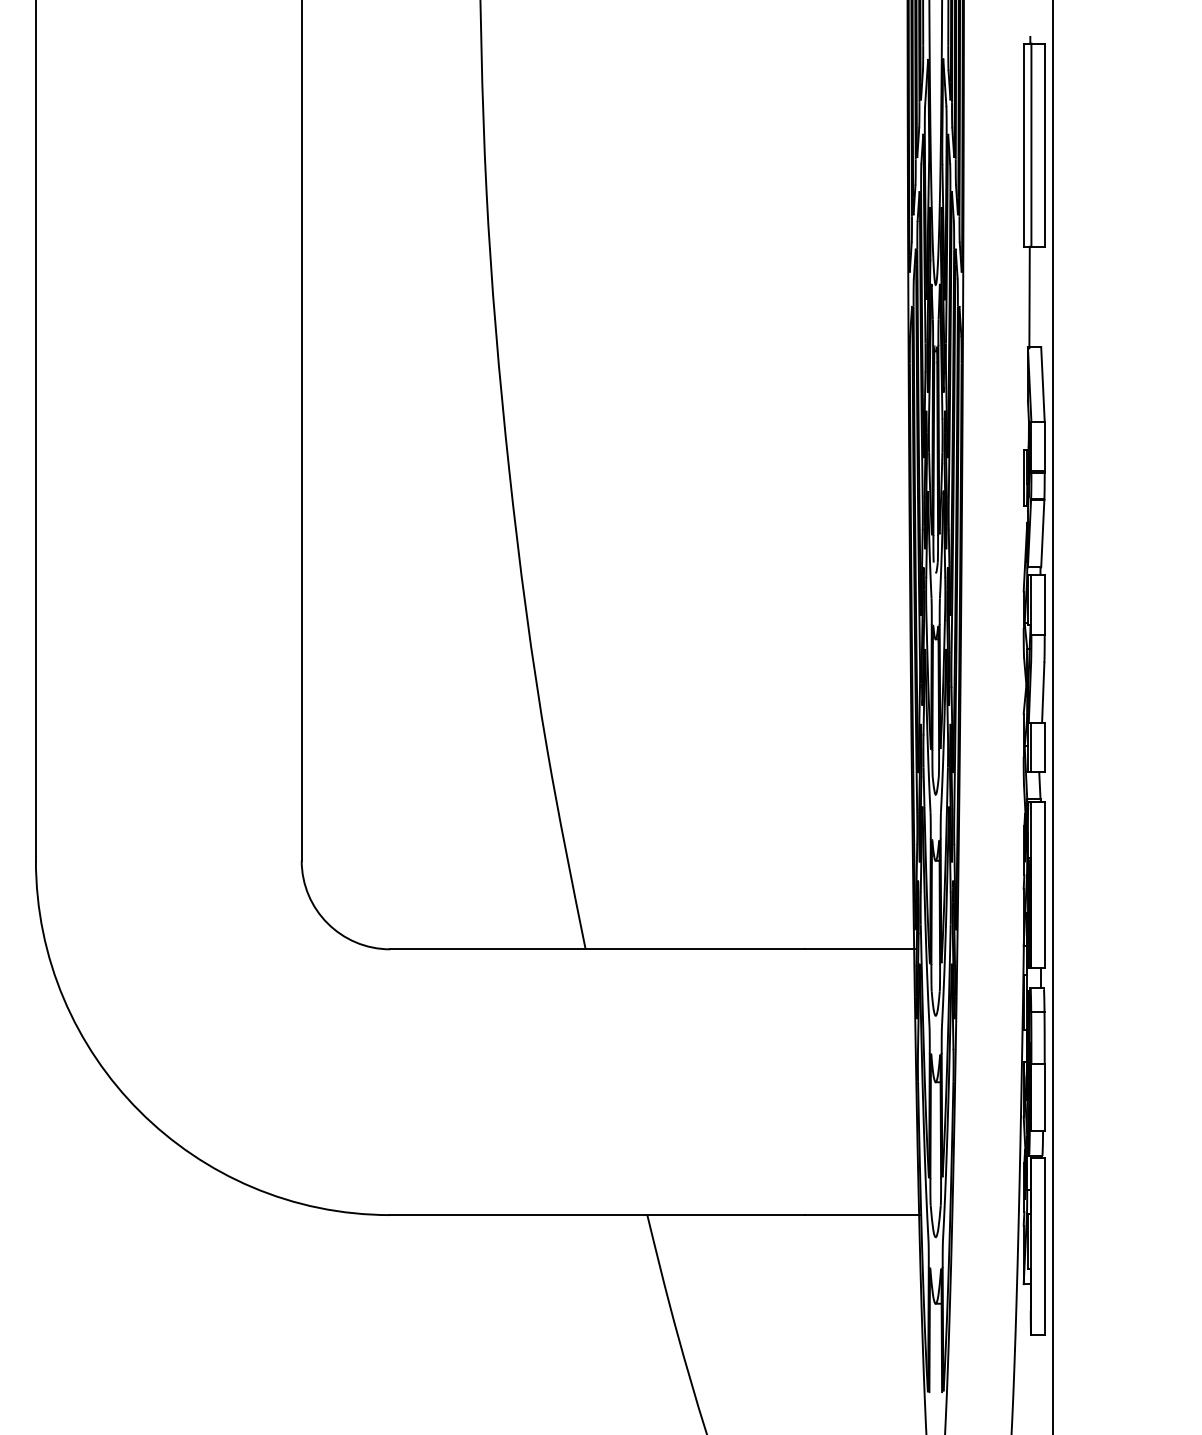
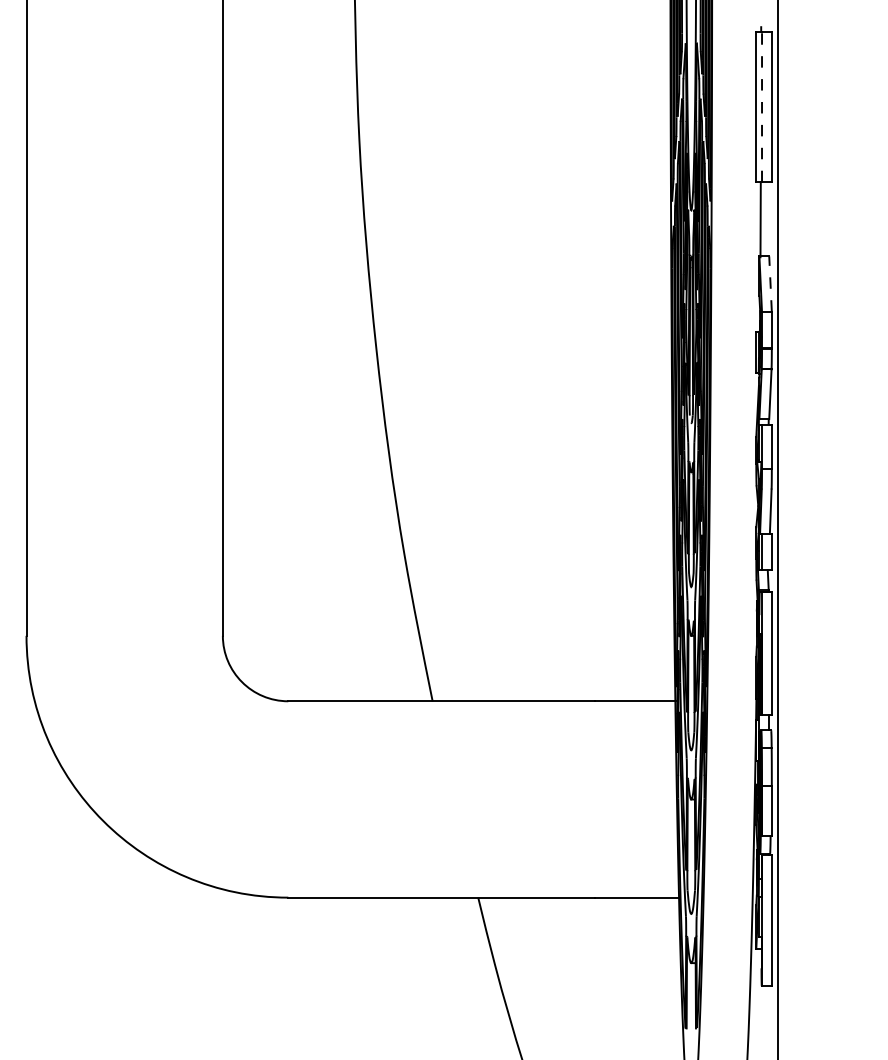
line: (1032, 144) -> (762, 106), solid -> dashed
line: (1042, 385) -> (770, 284), solid -> dashed

